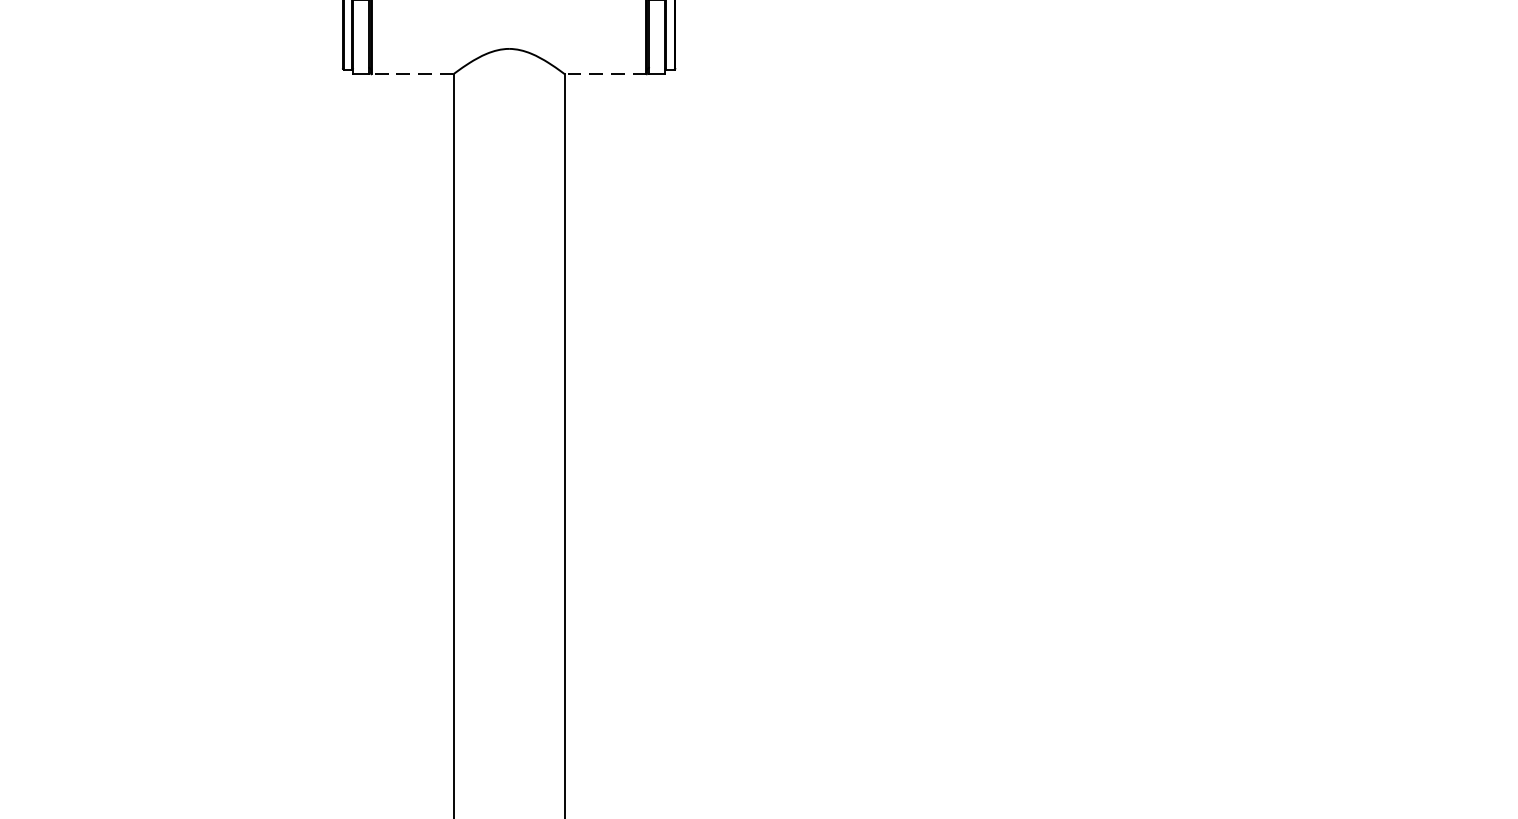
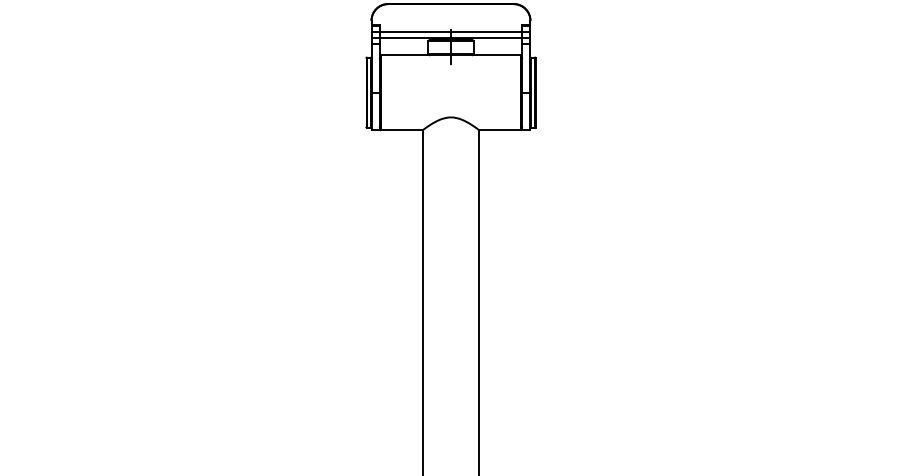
line: (411, 74) -> (401, 130), dashed -> solid
line: (606, 74) -> (500, 130), dashed -> solid

